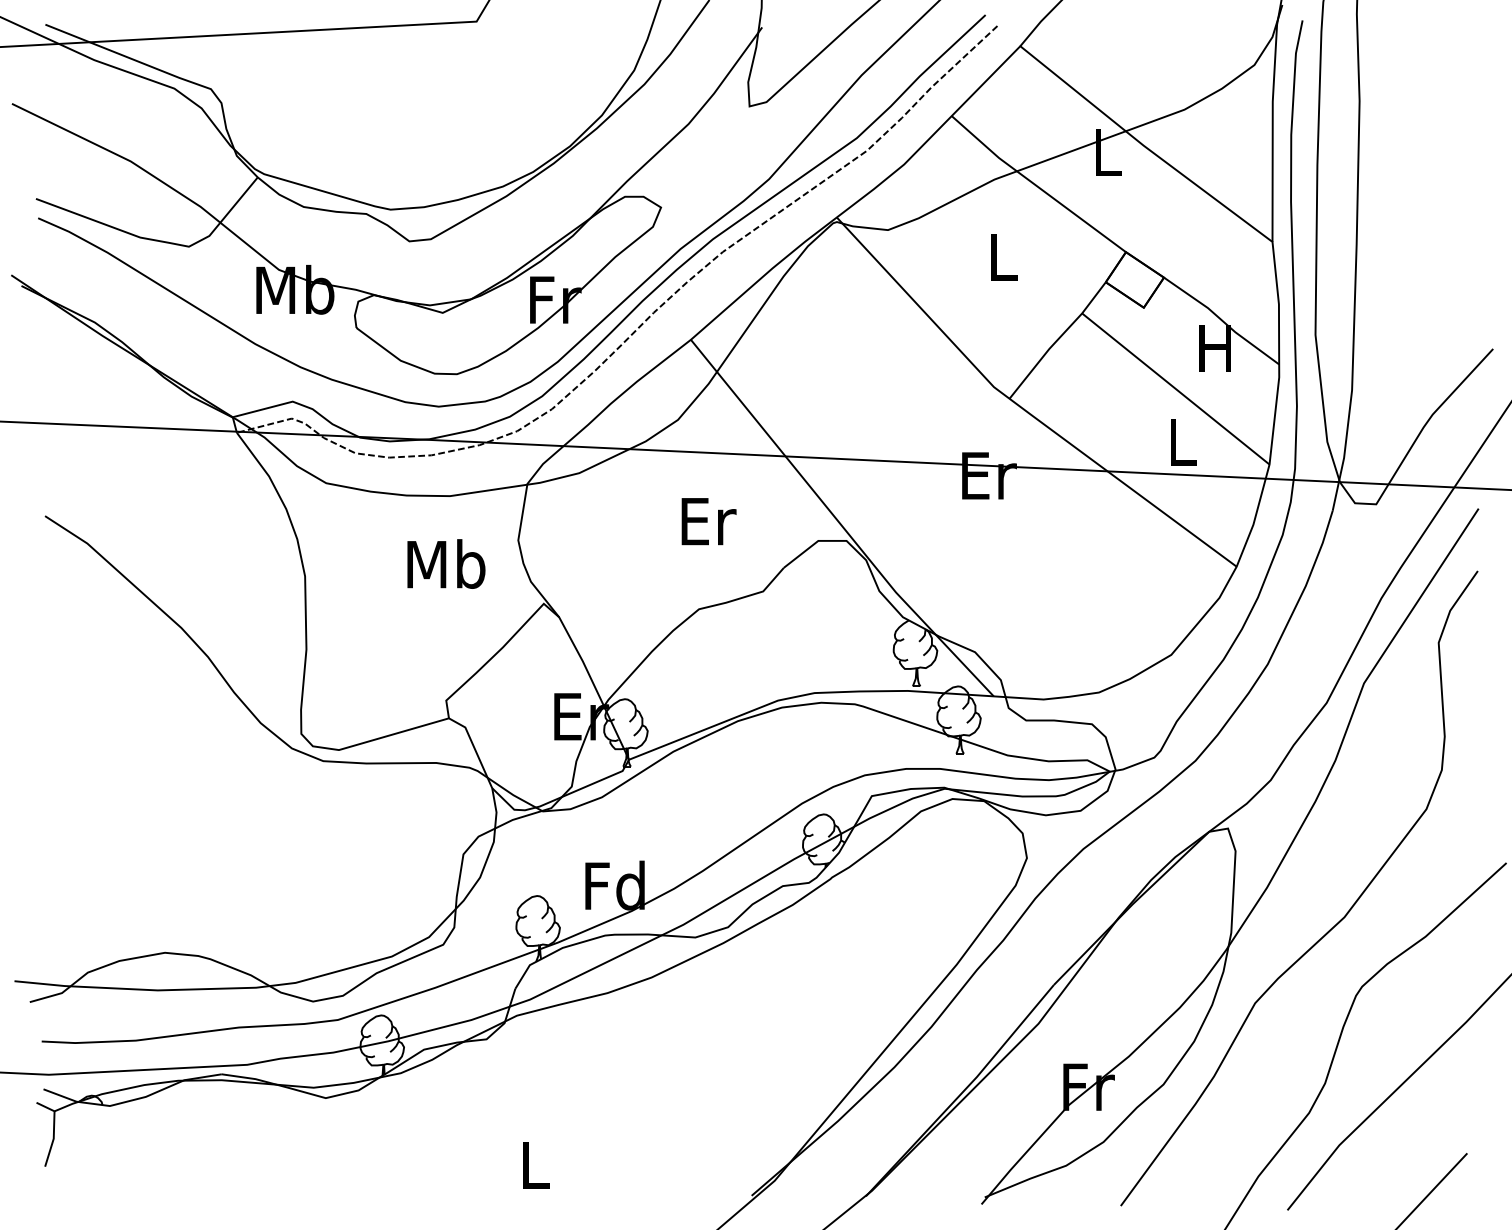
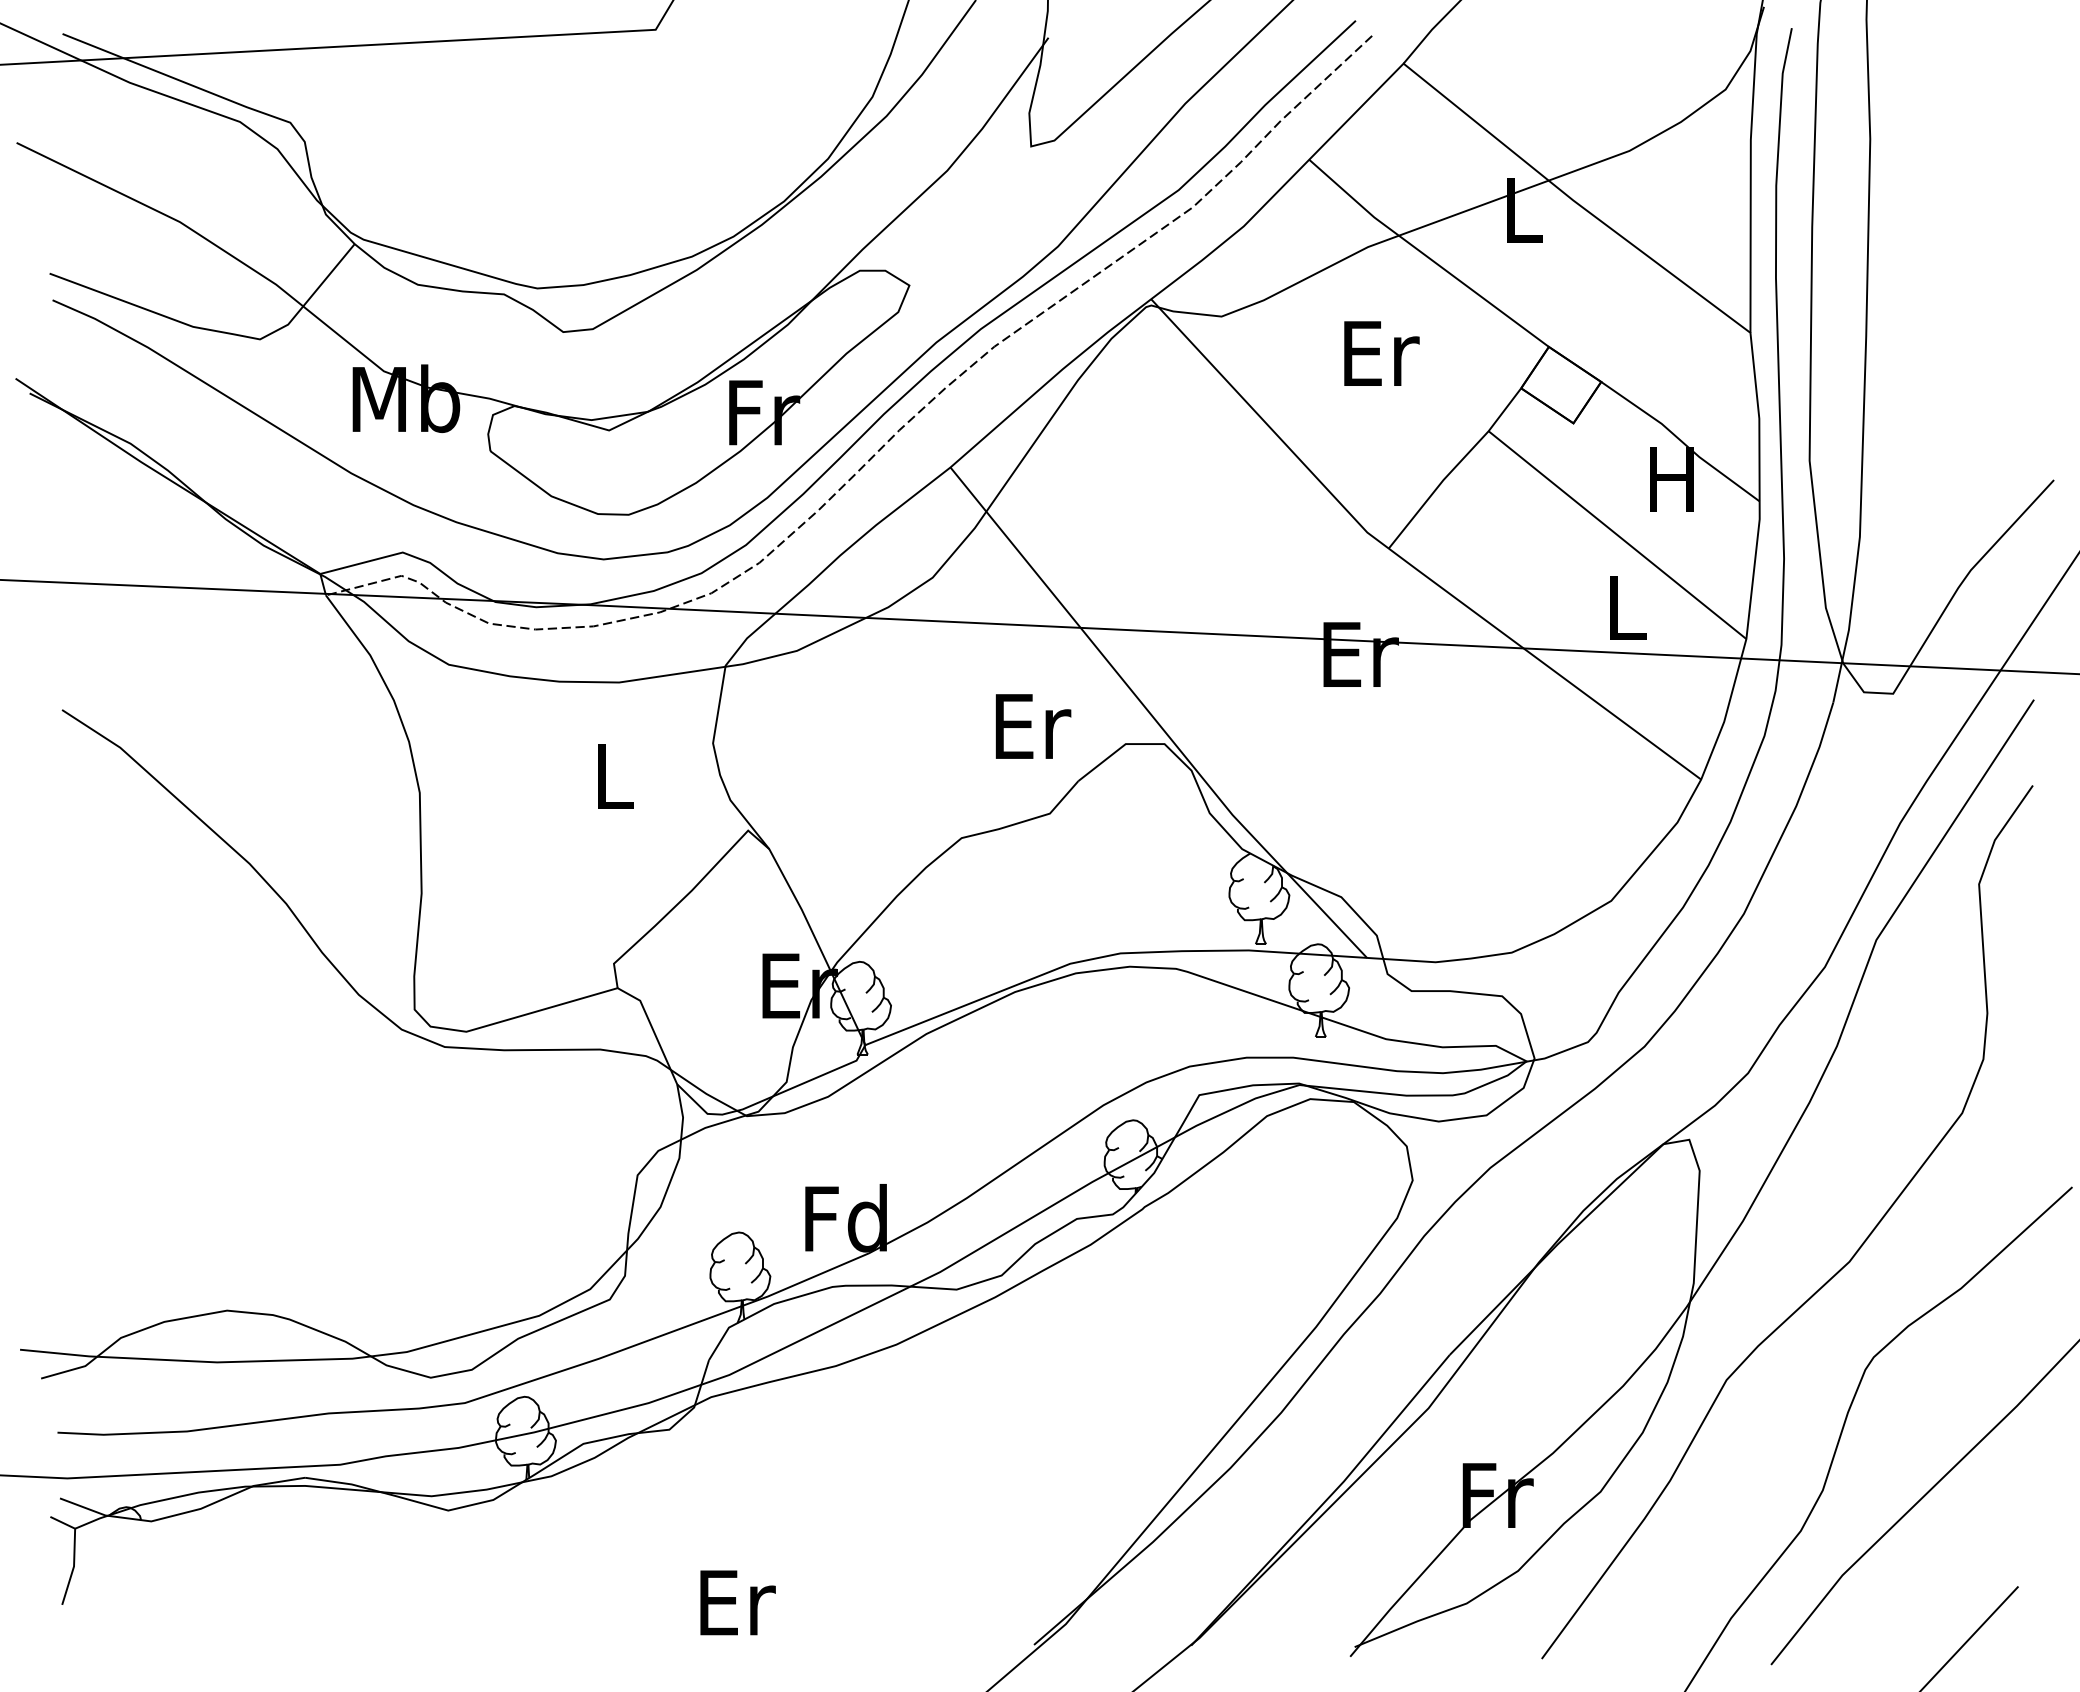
text: (1004, 256) -> (1381, 353), L -> Er
text: (709, 521) -> (1033, 726), moved
text: (445, 563) -> (613, 775), Mb -> L
text: (536, 1164) -> (737, 1602), L -> Er

